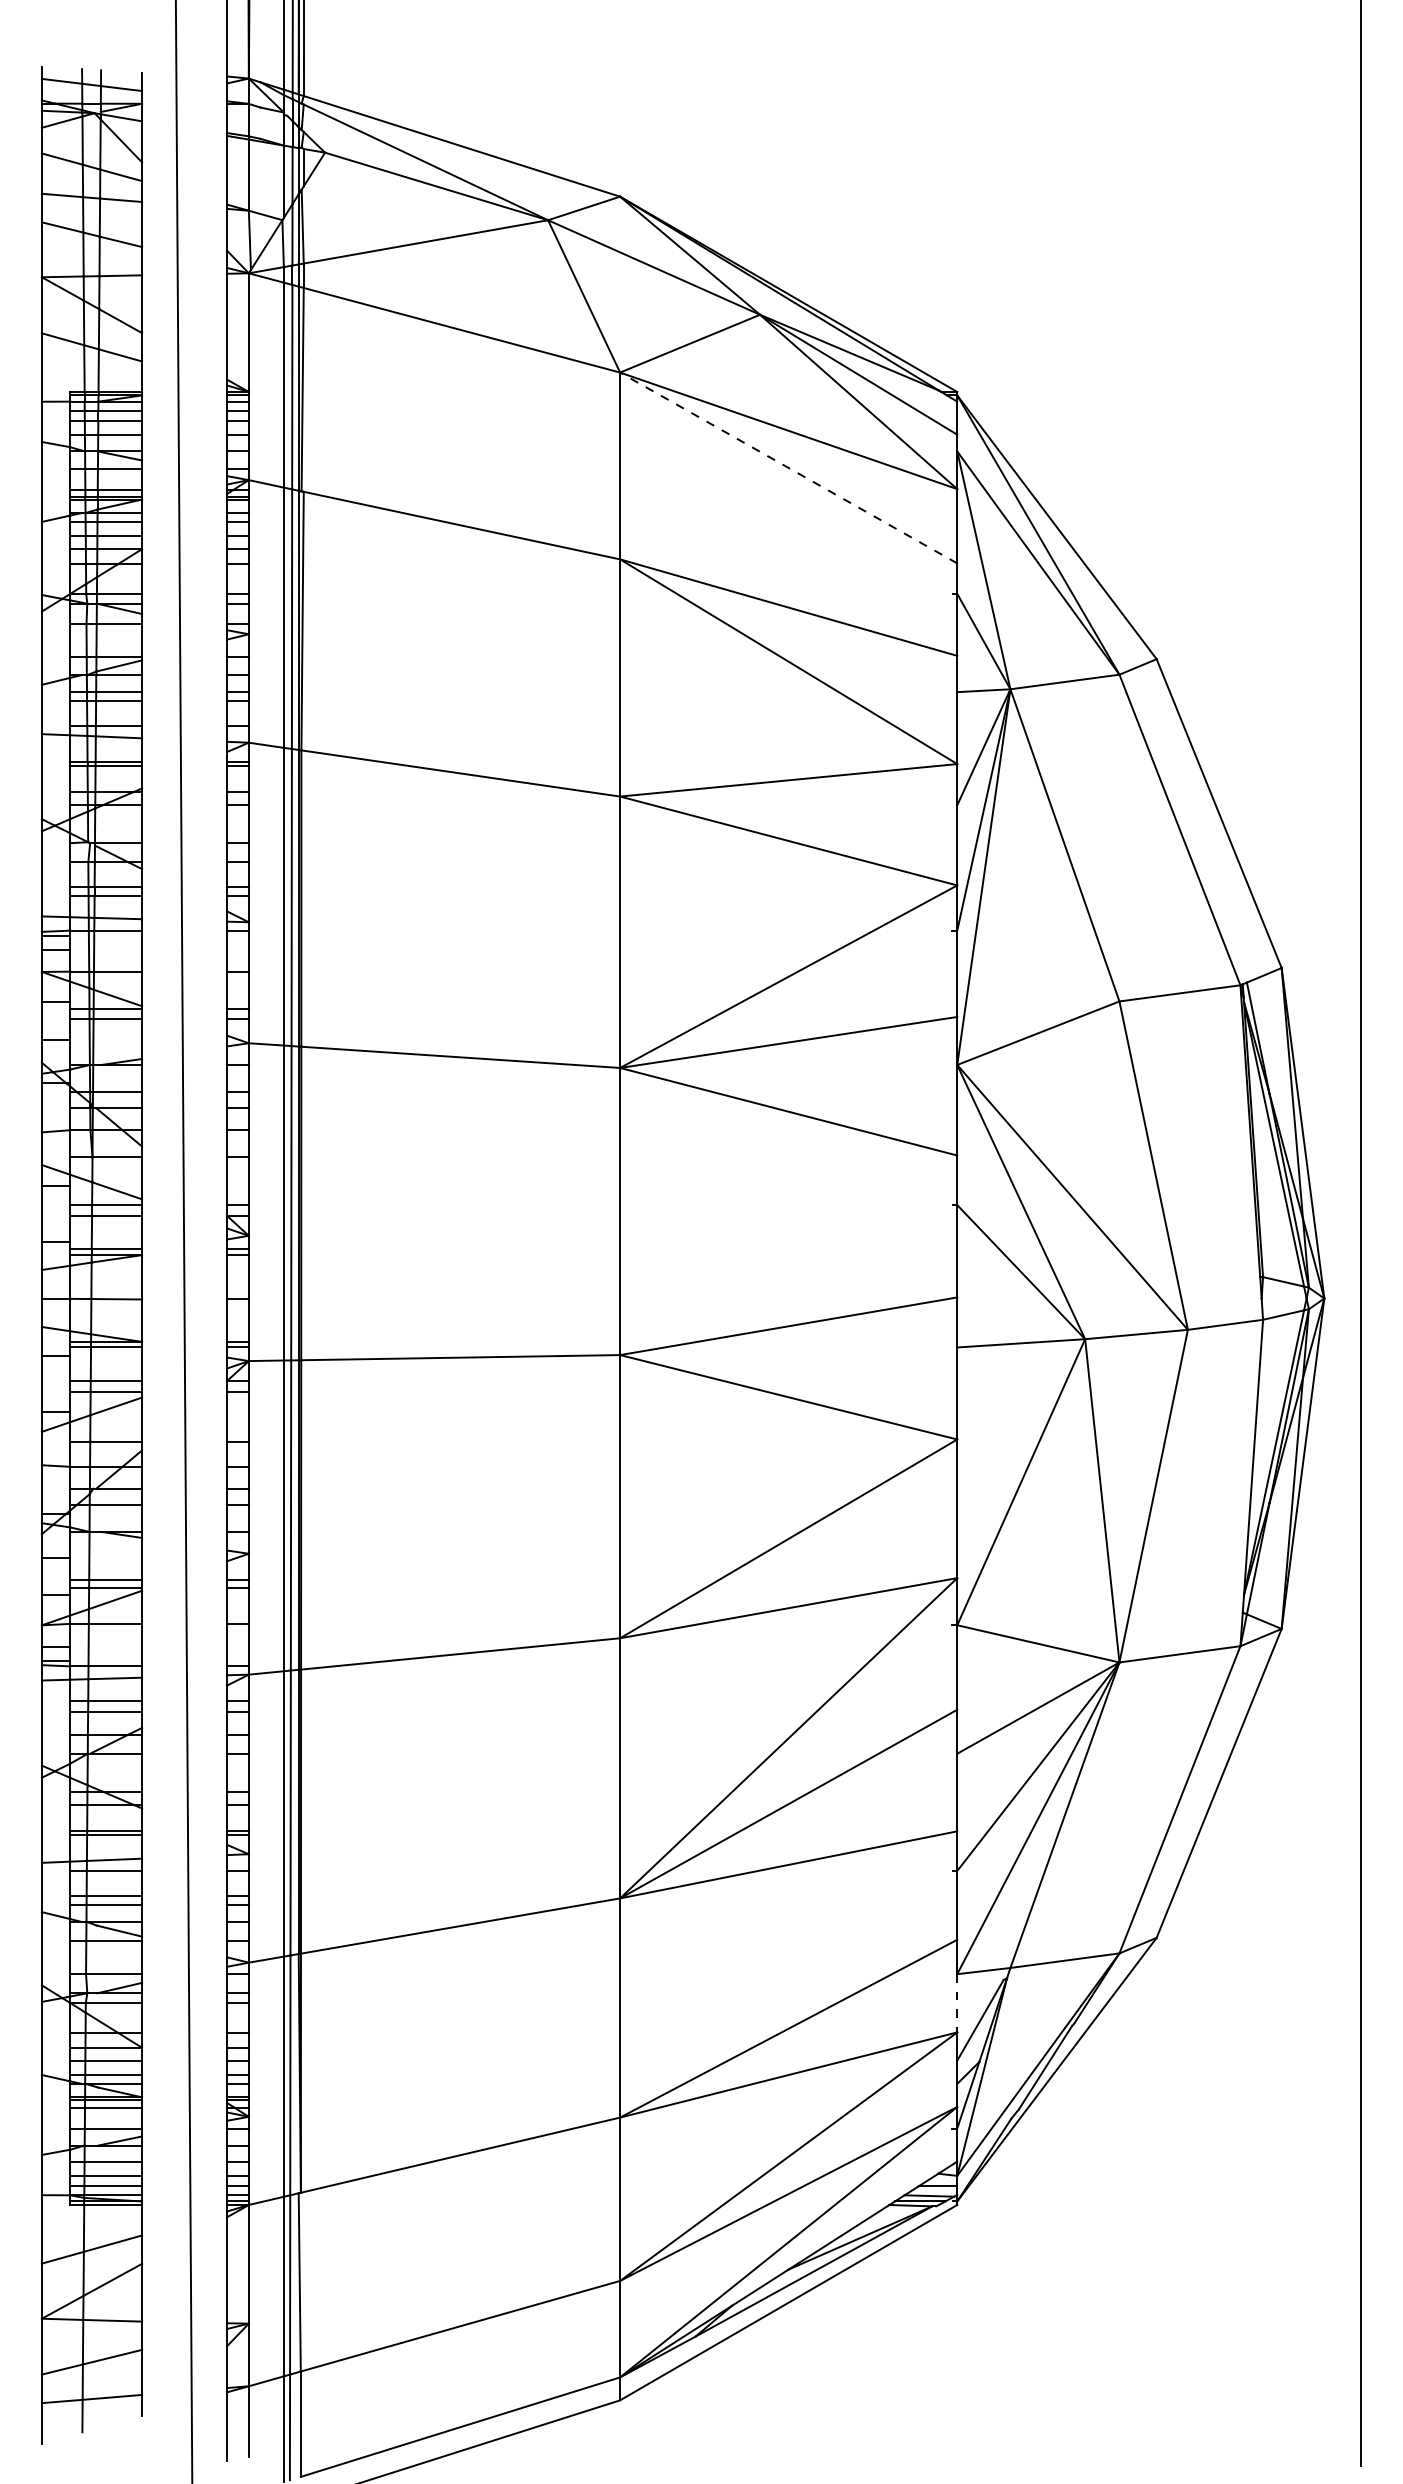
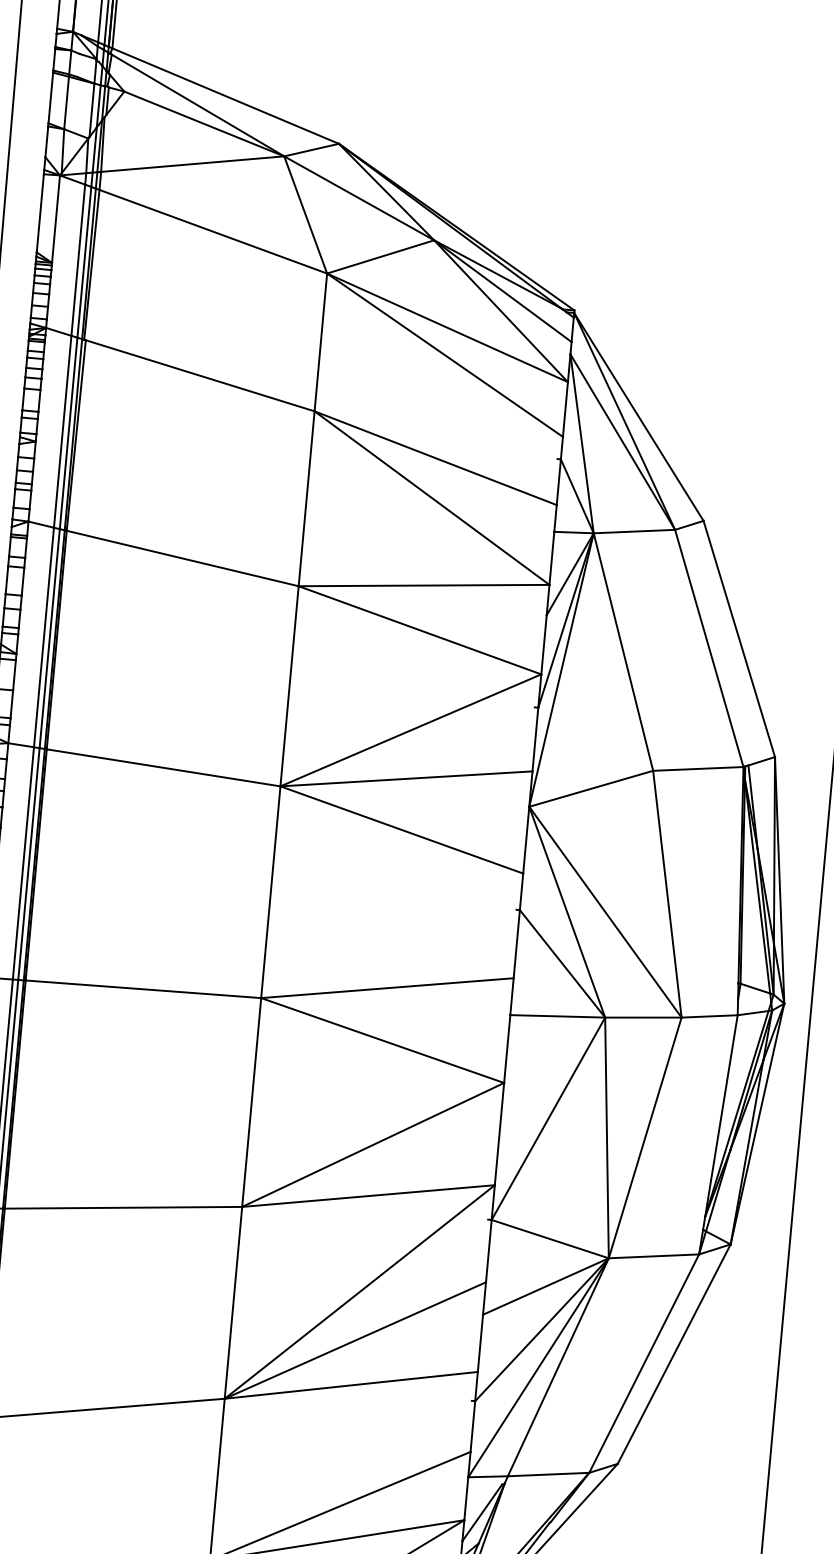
line: (788, 467) -> (444, 354), dashed -> solid
line: (957, 2003) -> (466, 1498), dashed -> solid

